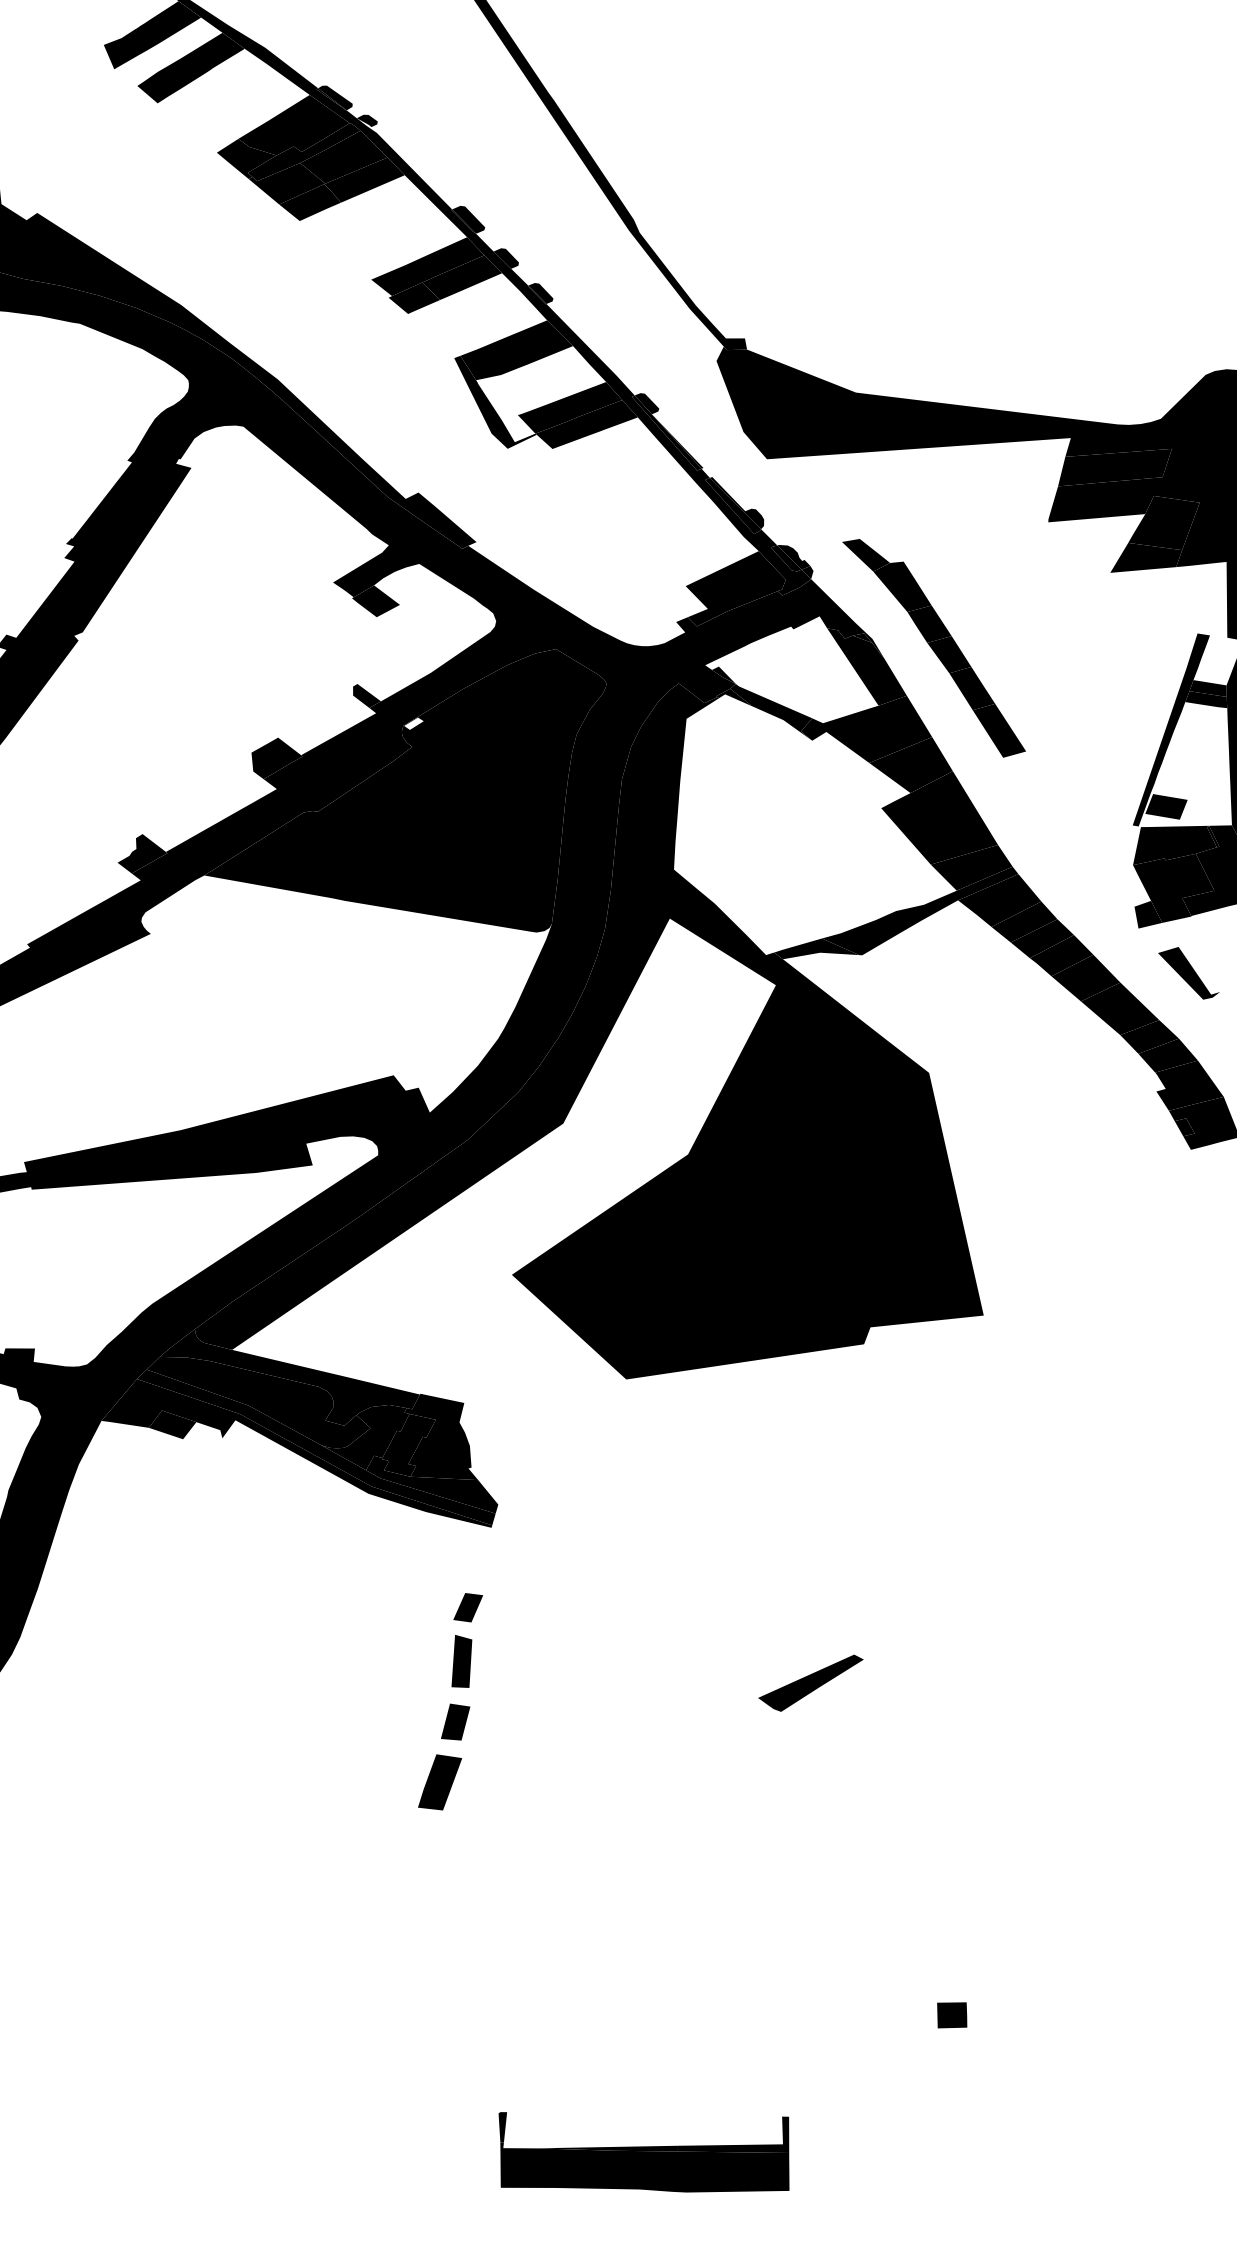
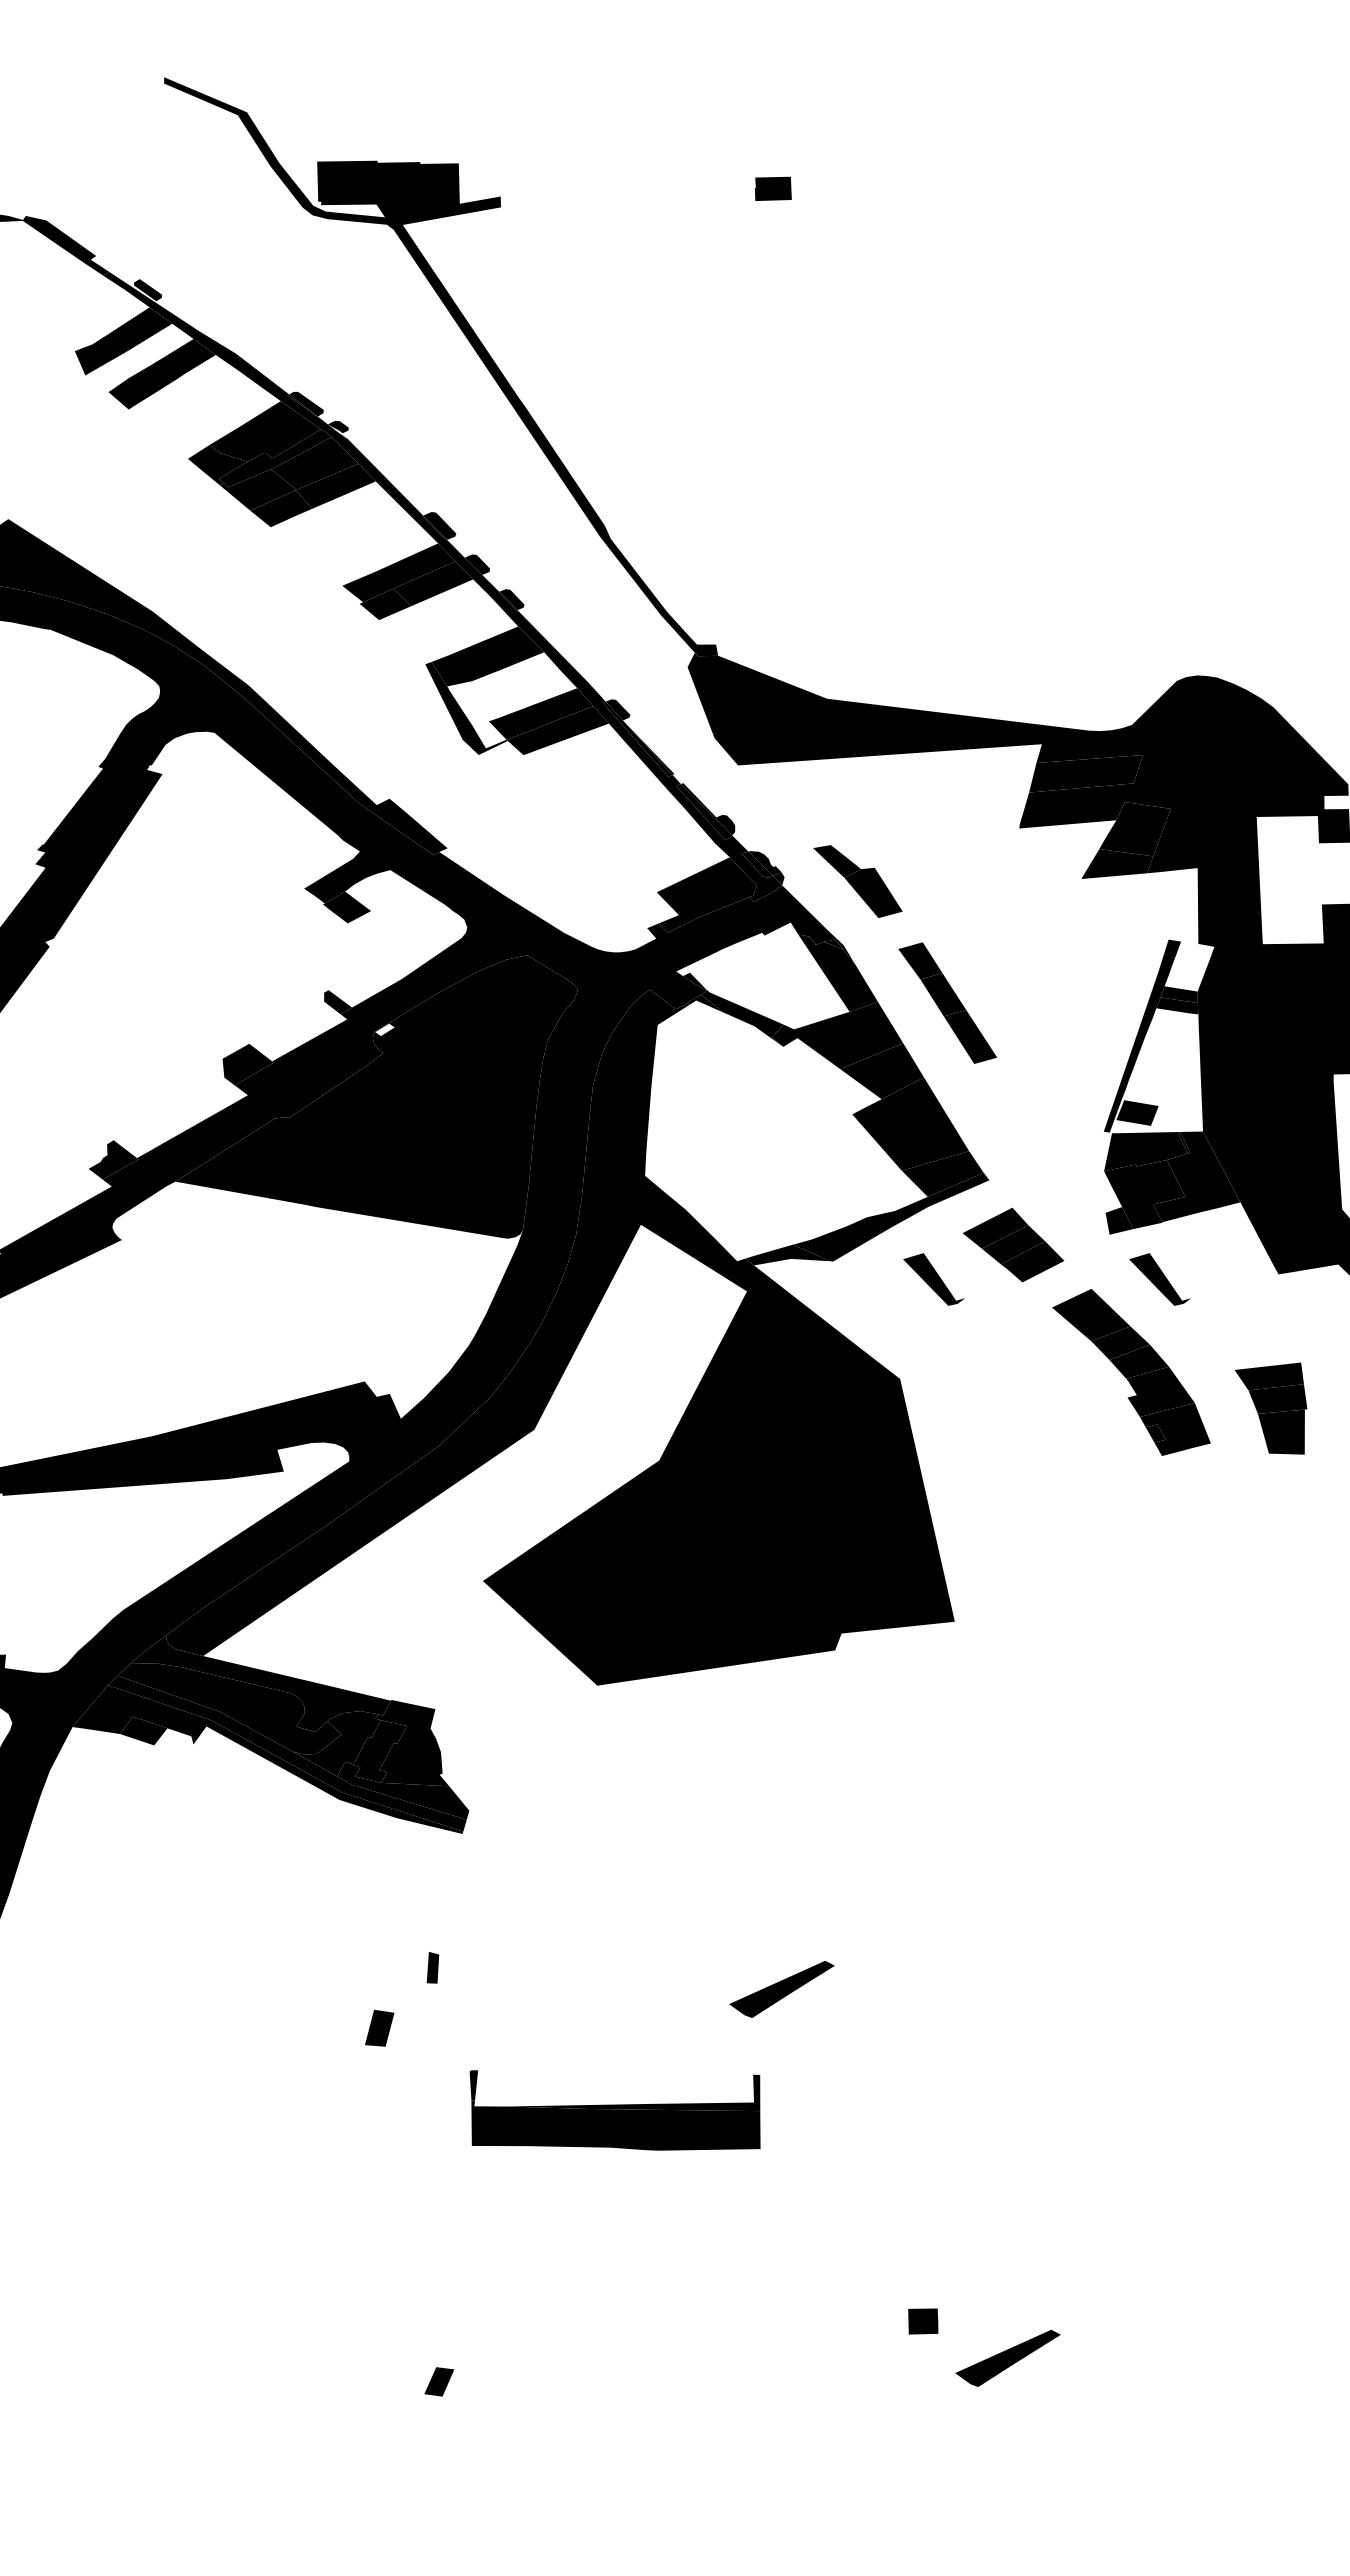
fill: (929, 624) -> (900, 930), removed
fill: (999, 900) -> (970, 1206), removed
part: (962, 973) -> (933, 1279), added
fill: (1085, 977) -> (1056, 1283), removed
part: (468, 1607) -> (439, 2381), moved
part: (461, 1661) -> (432, 1967), size x0.6
part: (455, 1721) -> (379, 2027), moved
fill: (439, 1782) -> (410, 2088), removed
part: (1036, 2051) -> (1007, 2357), added
part: (643, 2152) -> (614, 2110), moved

